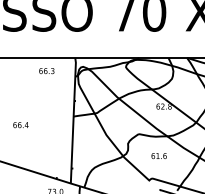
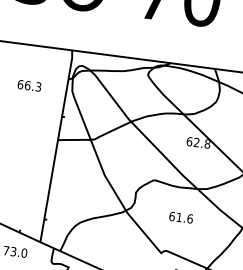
part: (46, 71) -> (28, 86), moved

